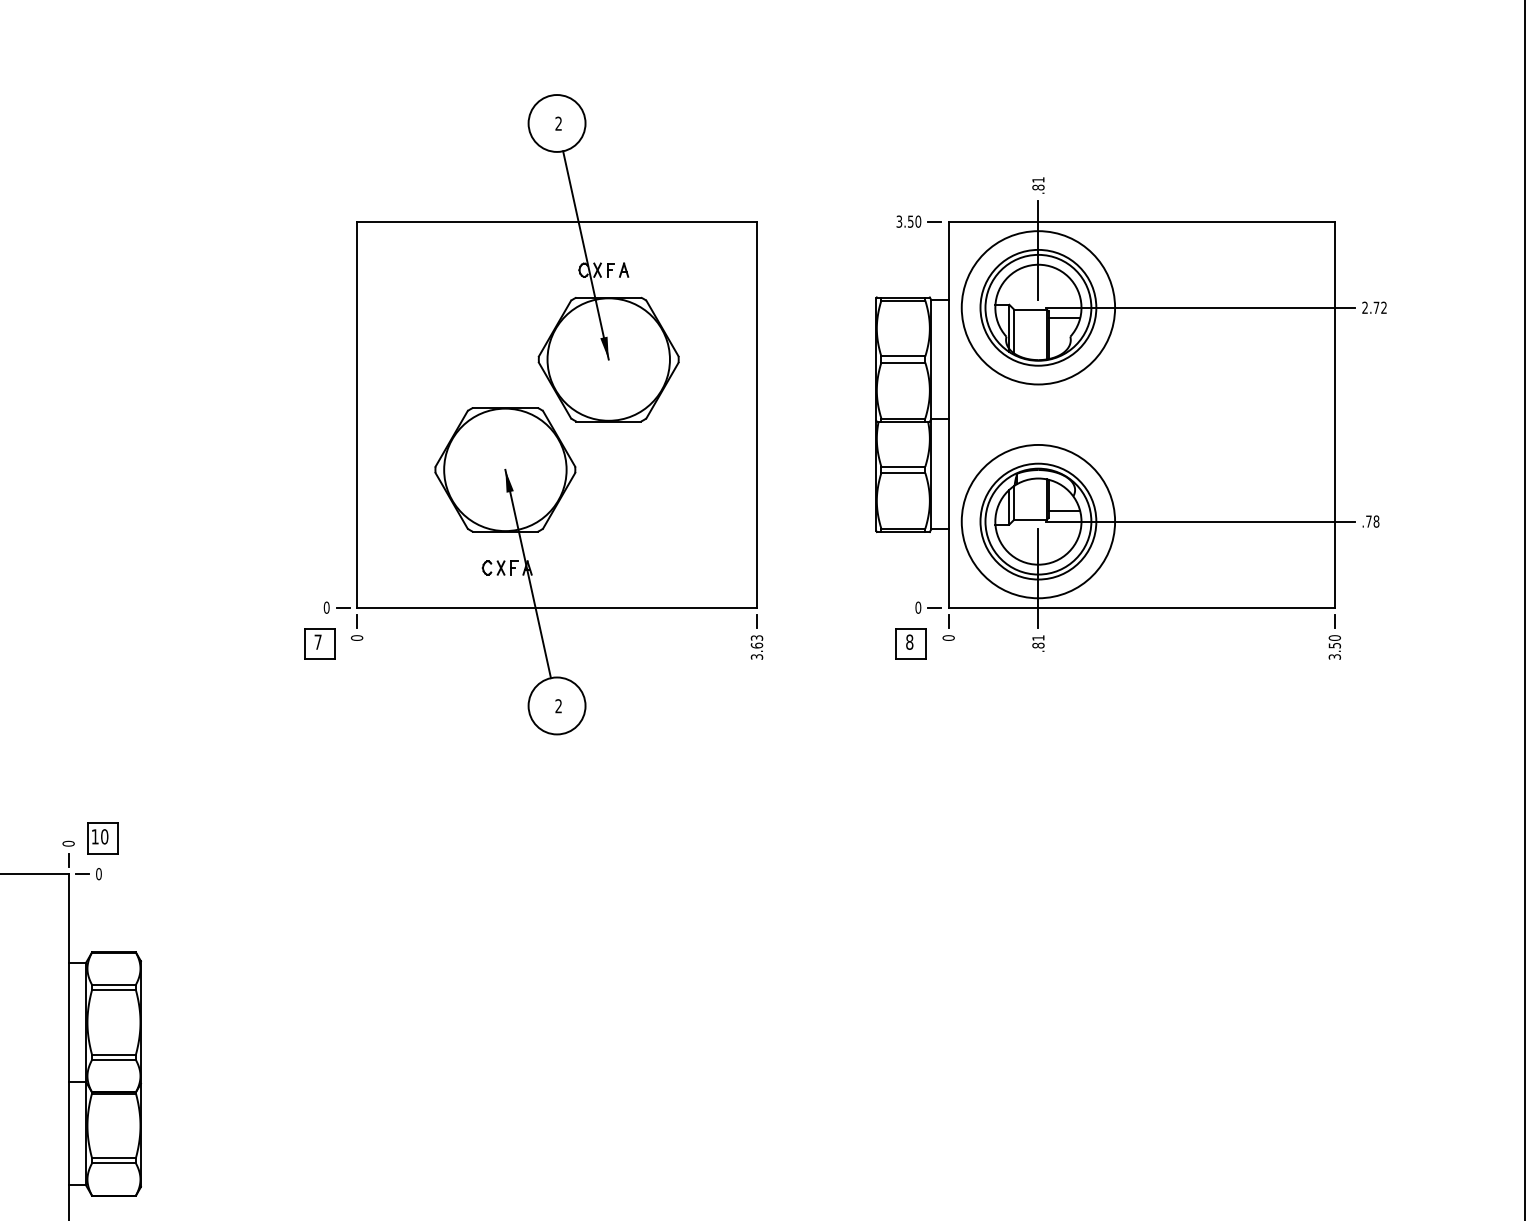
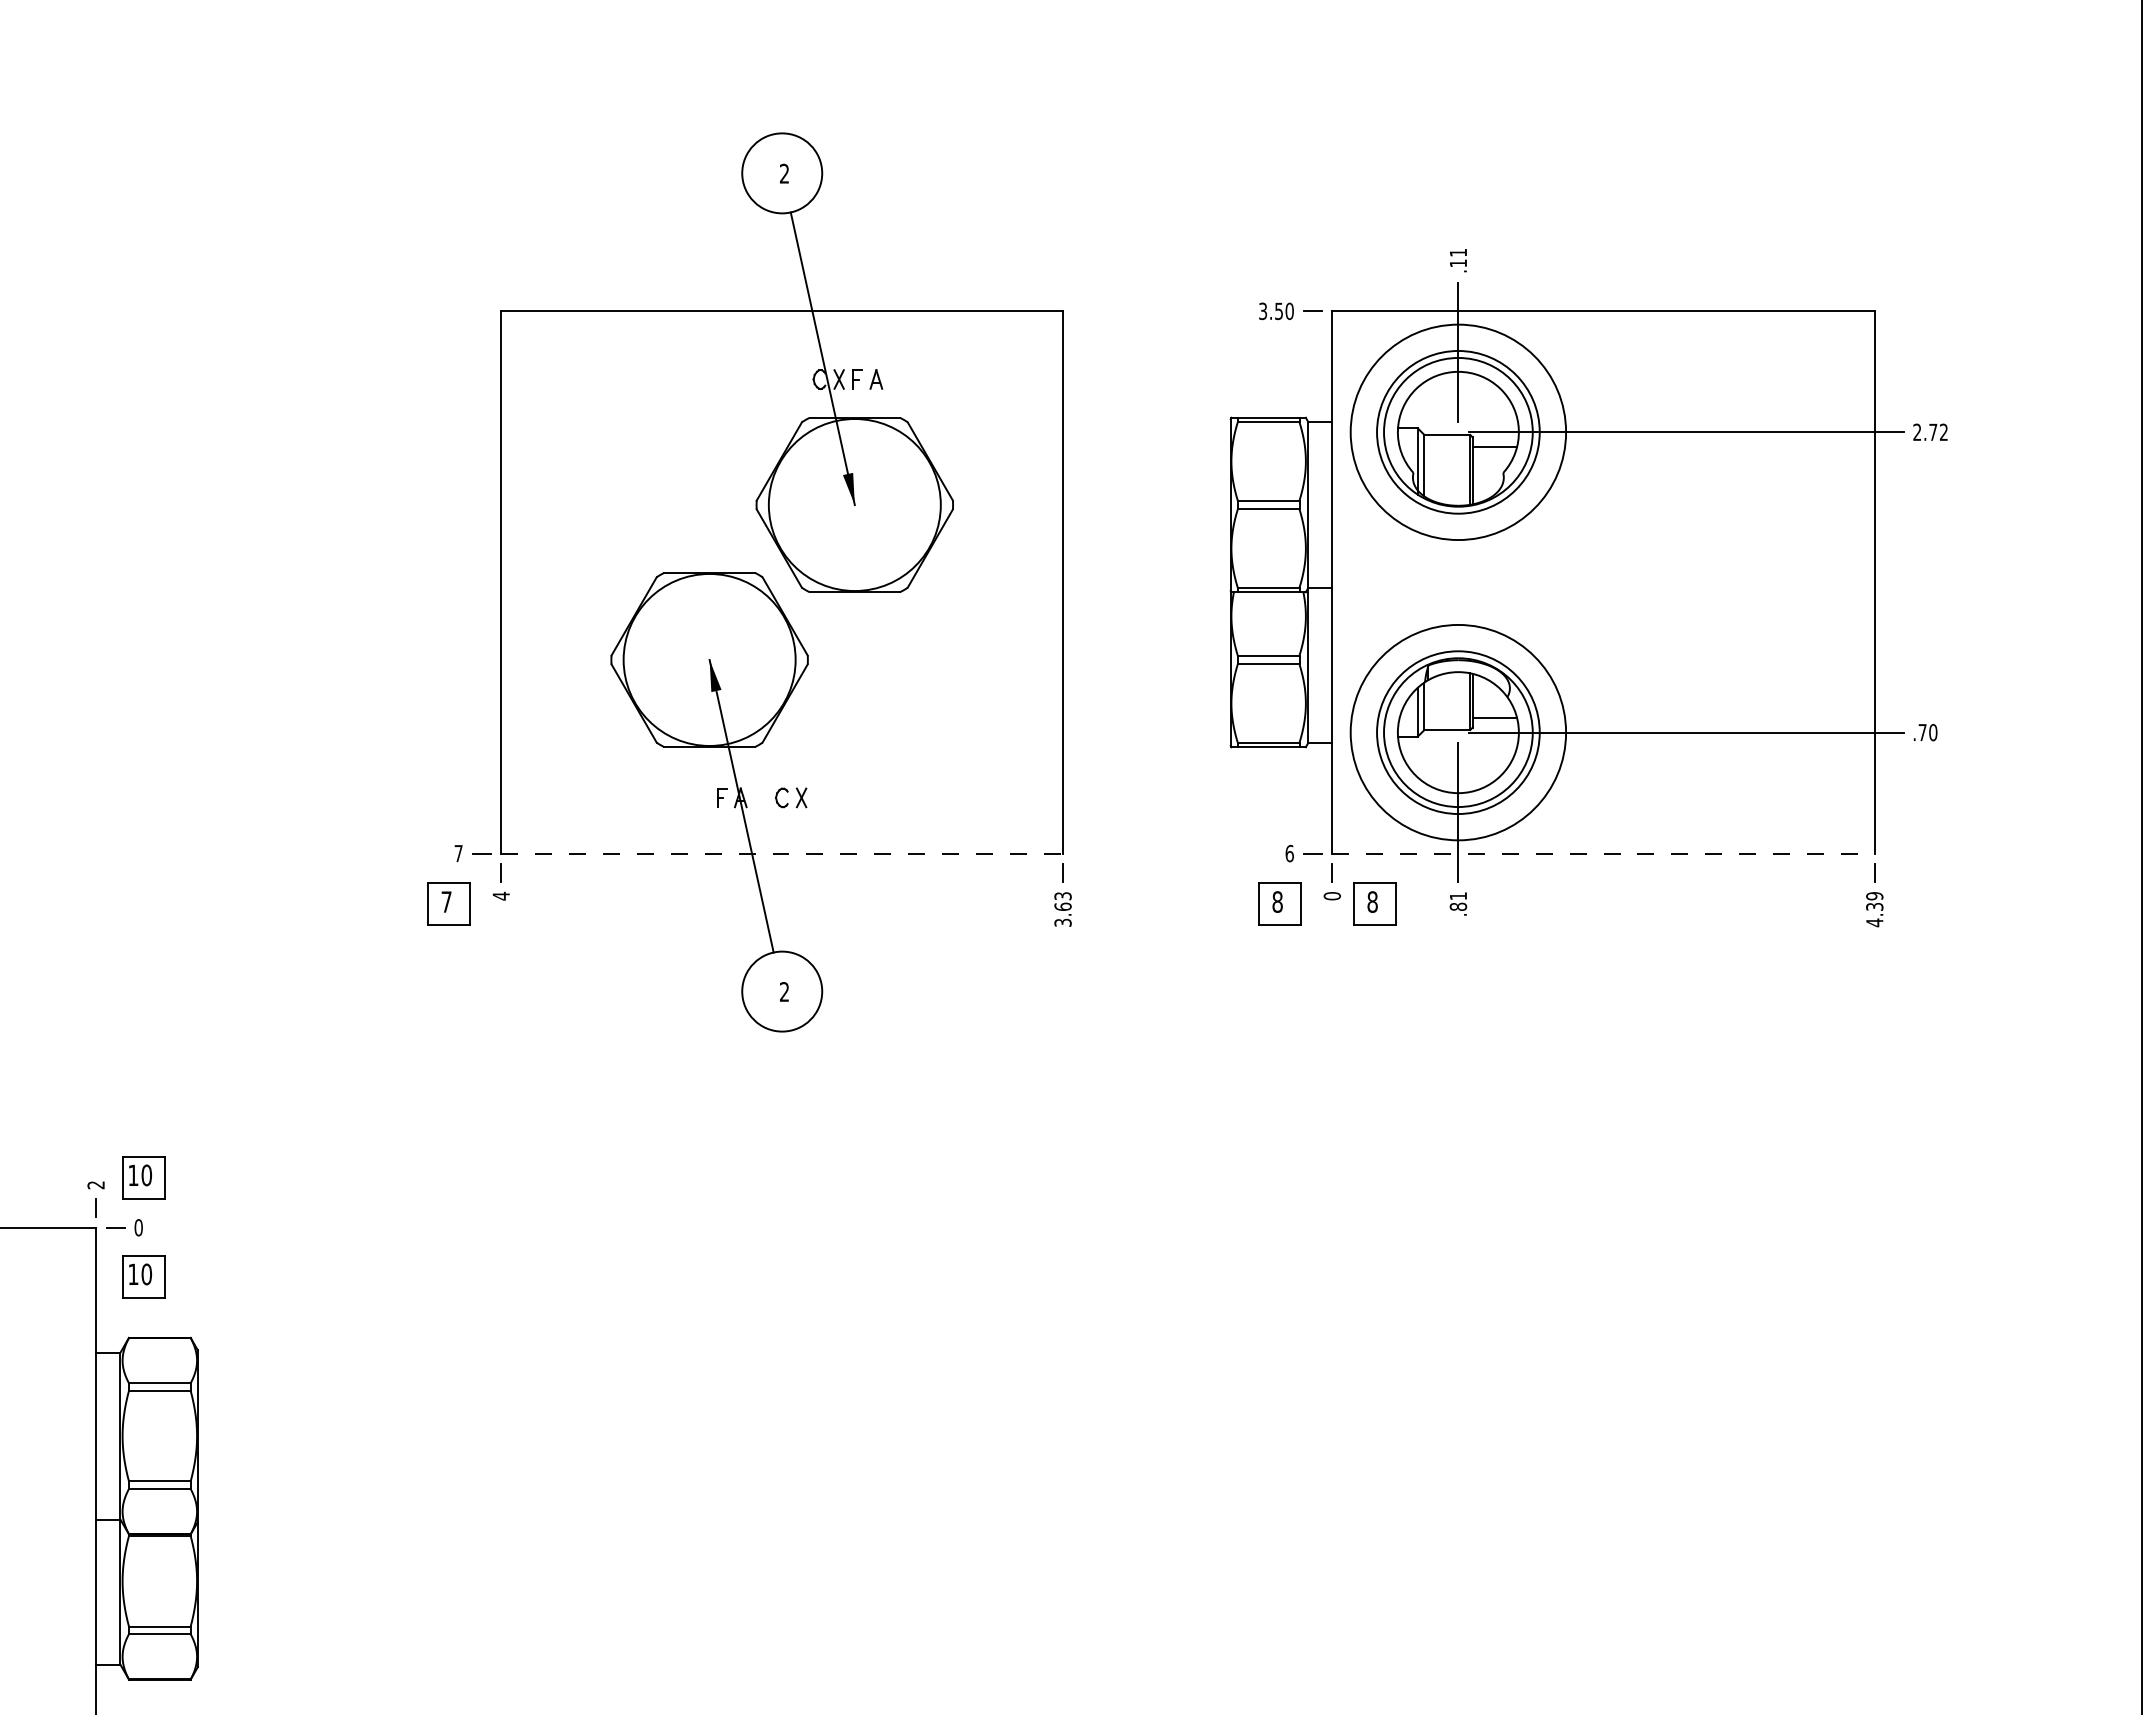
text: (1038, 187) -> (1458, 263), .81 -> .11
text: (1376, 521) -> (1933, 732), .78 -> .70
part: (493, 567) -> (791, 797), moved
text: (326, 607) -> (458, 853), 0 -> 7
line: (557, 607) -> (782, 853), solid -> dashed
text: (918, 607) -> (1289, 853), 0 -> 6
line: (1142, 607) -> (1604, 853), solid -> dashed
text: (356, 637) -> (500, 895), 0 -> 4
part: (978, 643) -> (1374, 903), added
text: (1334, 647) -> (1874, 909), 3.50 -> 4.39
text: (68, 844) -> (95, 1185), 0 -> 2
part: (102, 908) -> (143, 1276), added

